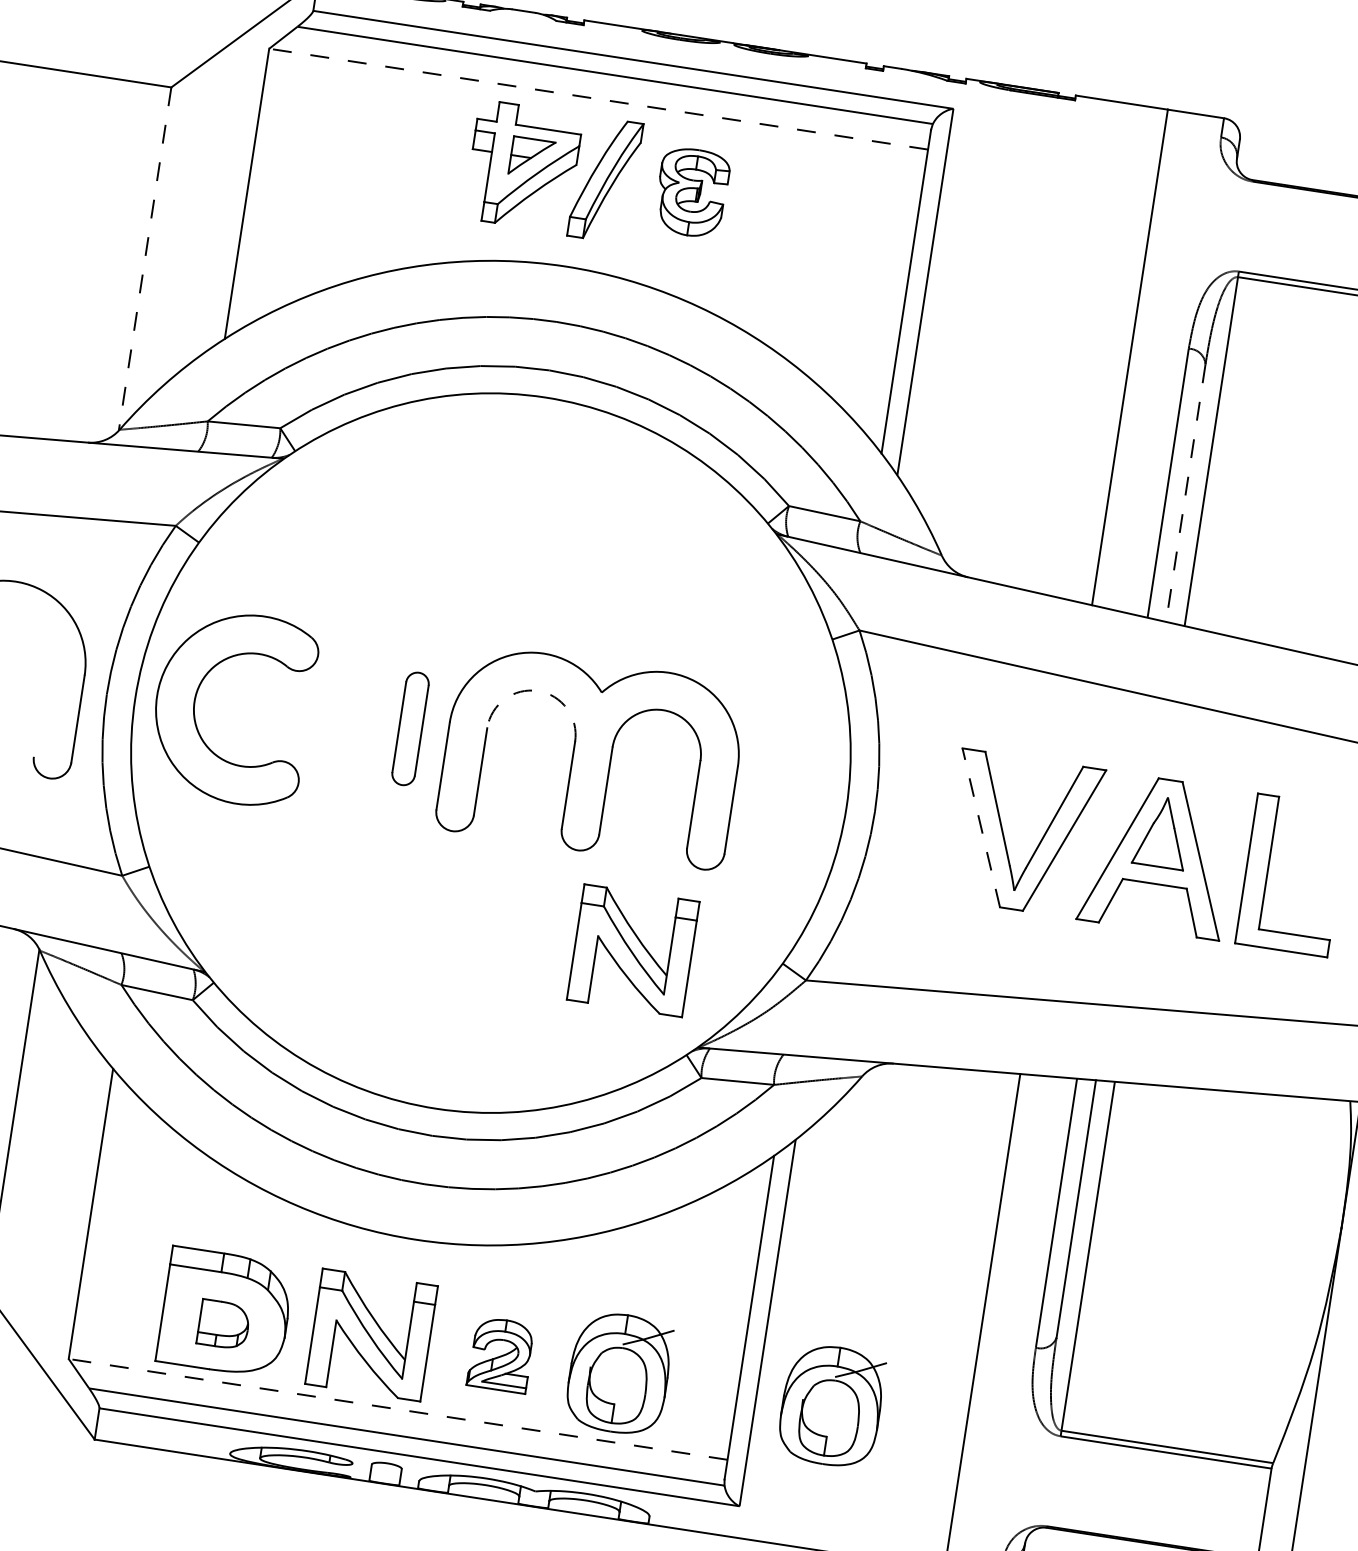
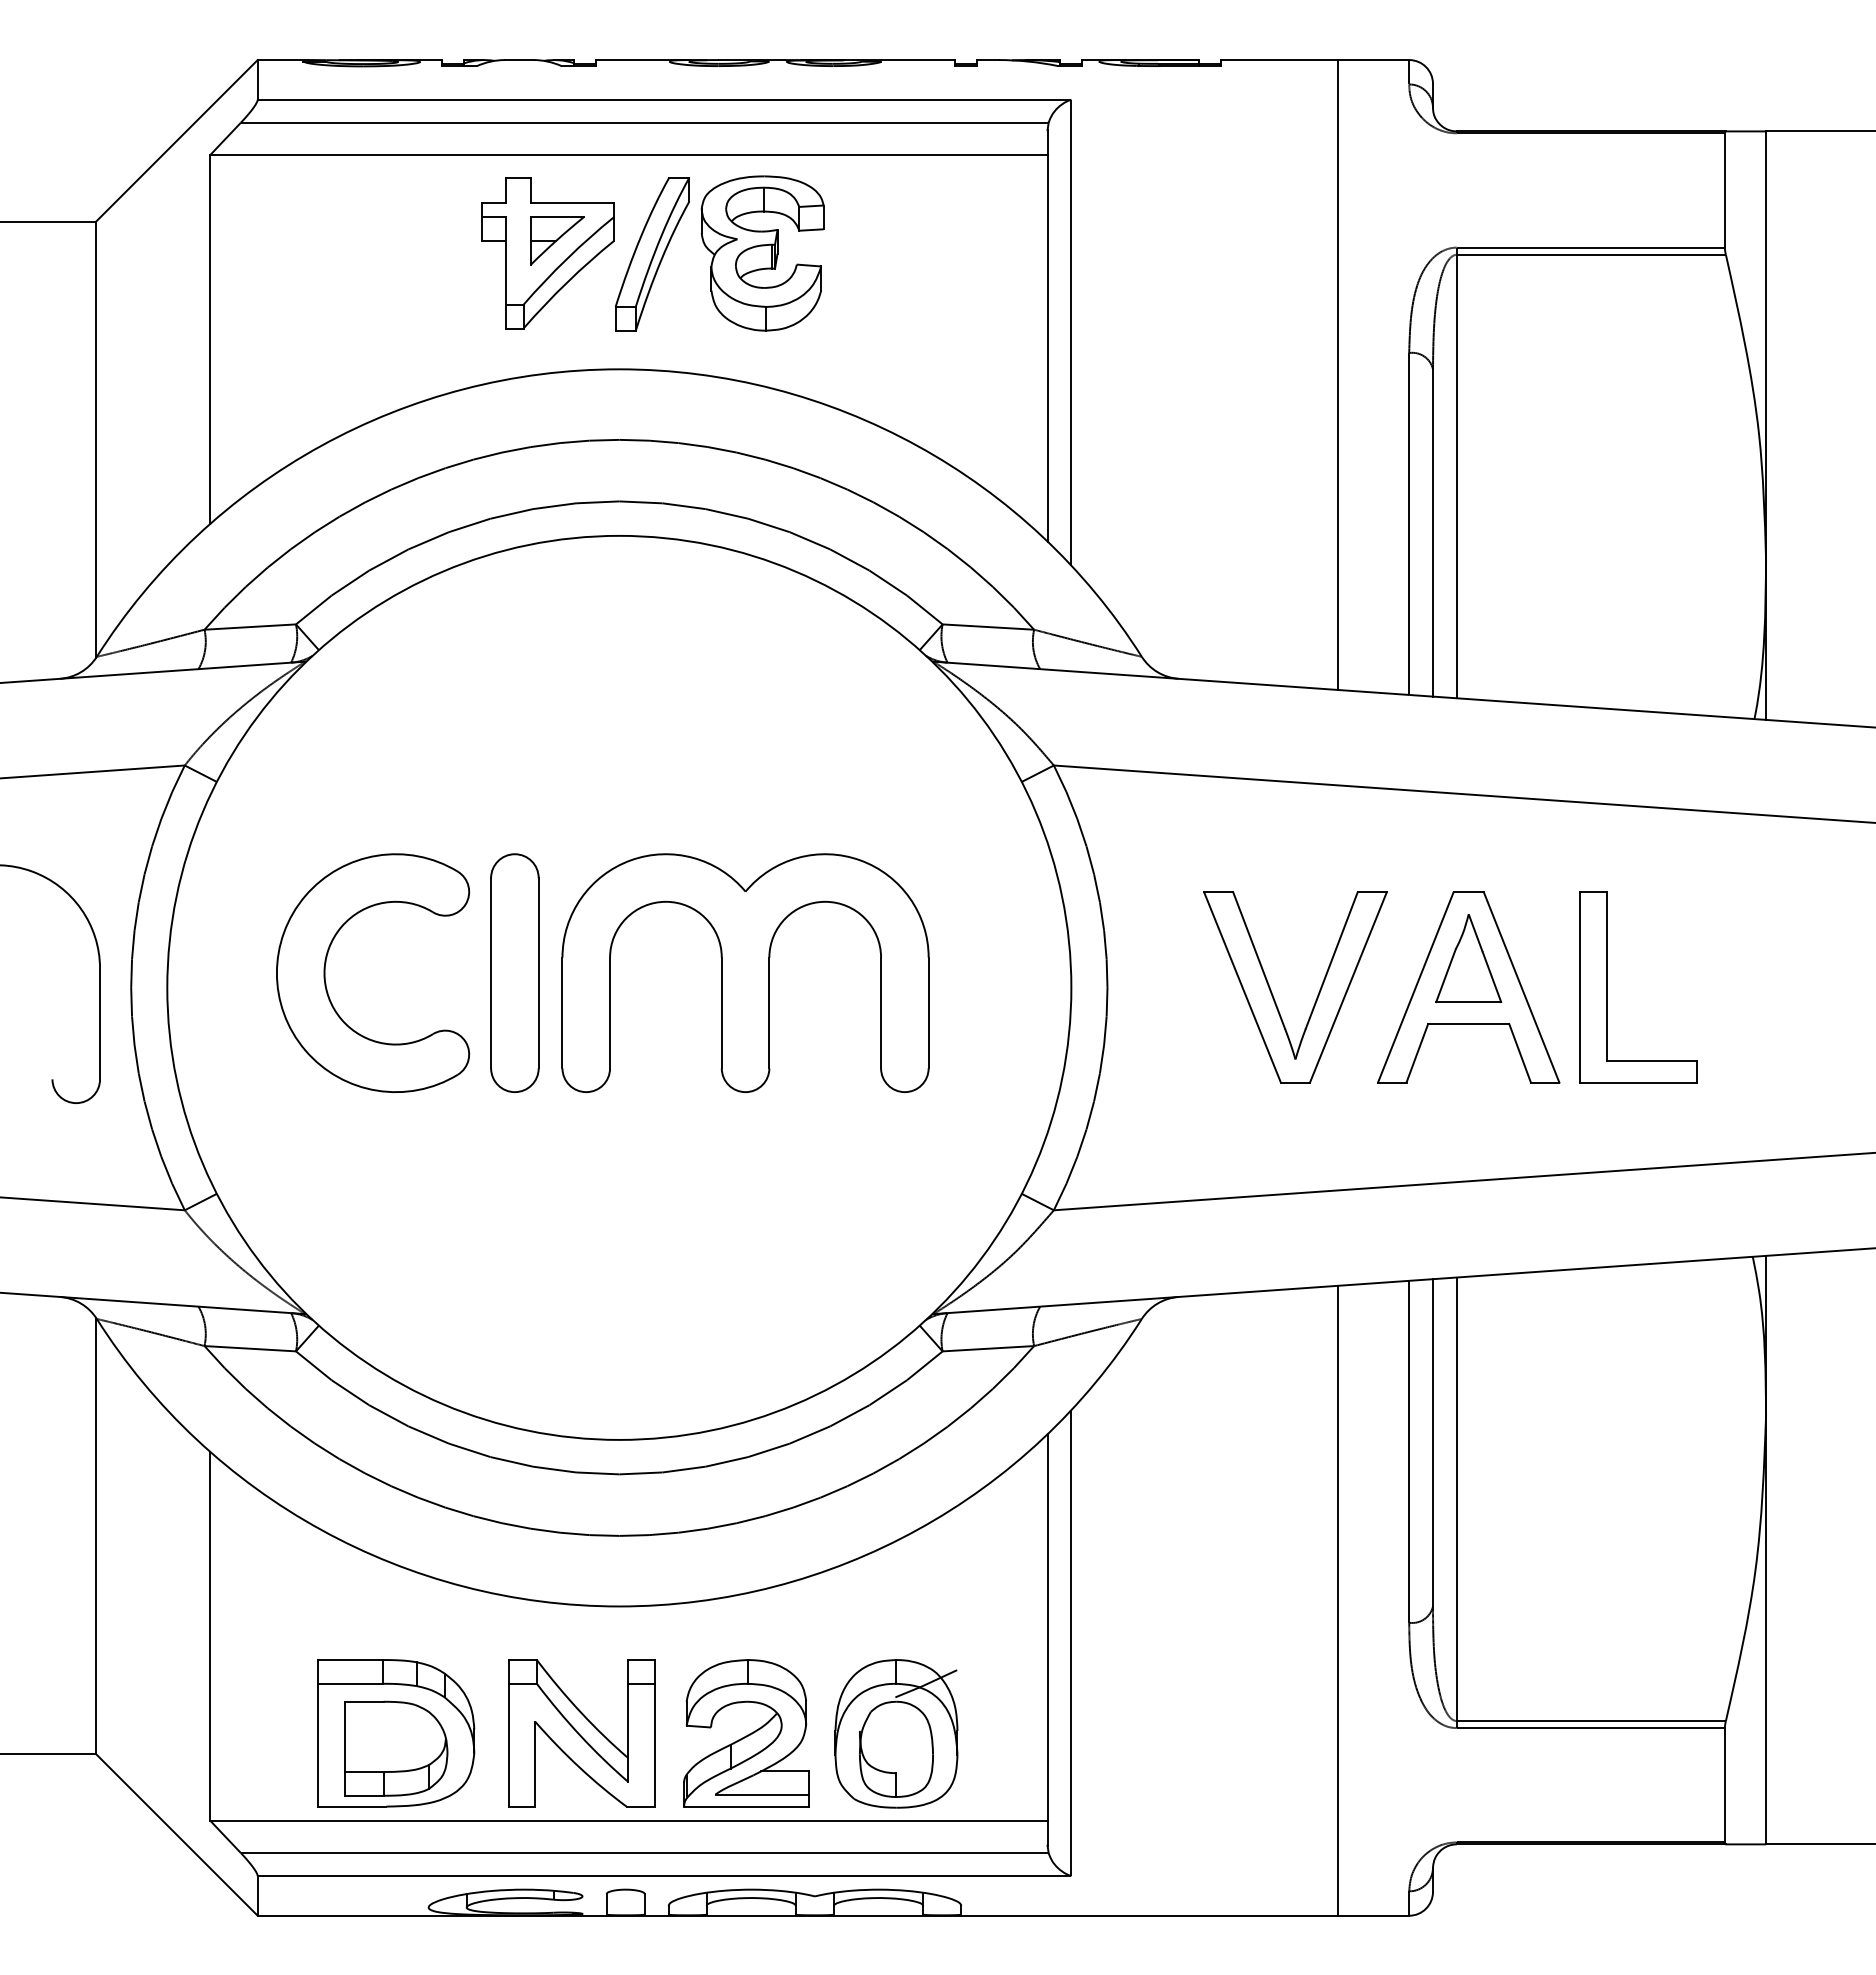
line: (598, 99) -> (628, 155), dashed -> solid
part: (691, 192) -> (762, 253), size x1.43
line: (144, 259) -> (95, 440), dashed -> solid
line: (1185, 492) -> (1432, 532), dashed -> solid
arc: (537, 690) -> (665, 901), dashed -> solid
part: (197, 694) -> (326, 963), moved
part: (410, 728) -> (514, 972), size x1.67
line: (981, 827) -> (1242, 987), dashed -> solid
part: (633, 950) -> (833, 1206), removed
part: (224, 1324) -> (396, 1748), size x1.67
part: (501, 1355) -> (746, 1733), size x1.67
part: (831, 1405) -> (1166, 1733), removed
line: (397, 1409) -> (628, 1820), dashed -> solid

